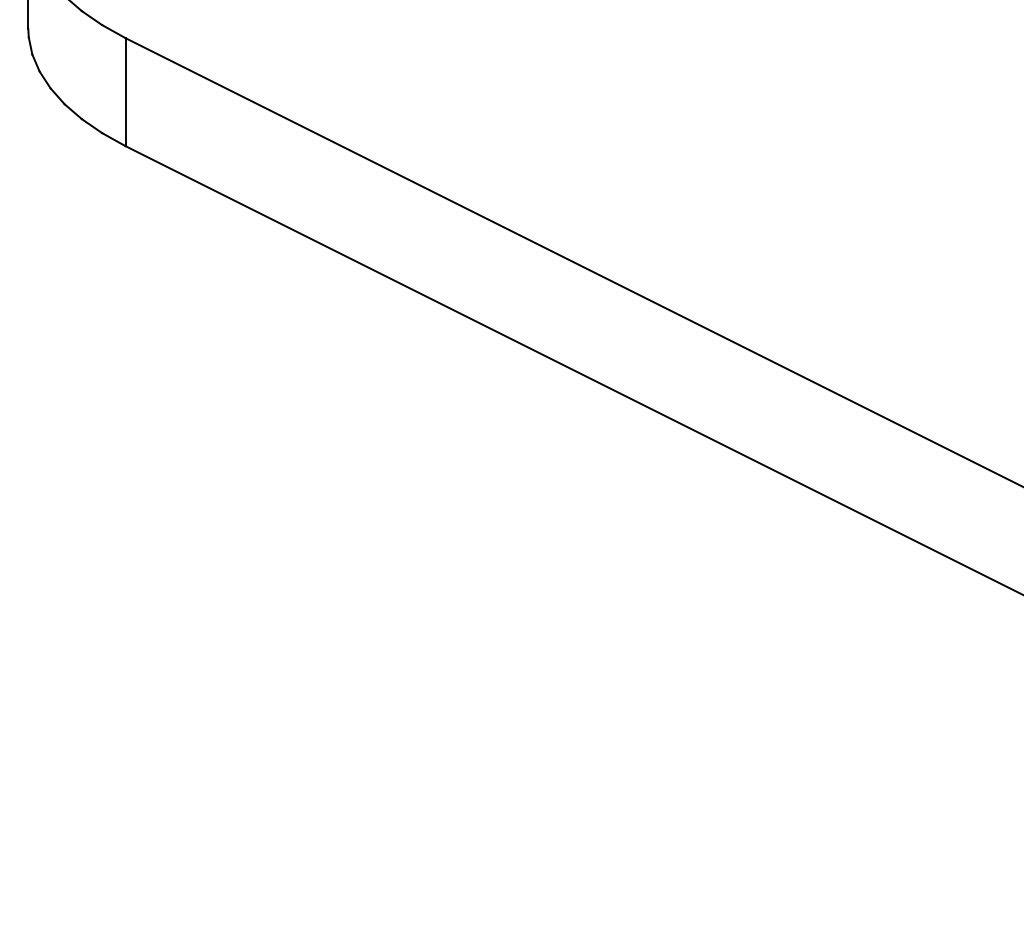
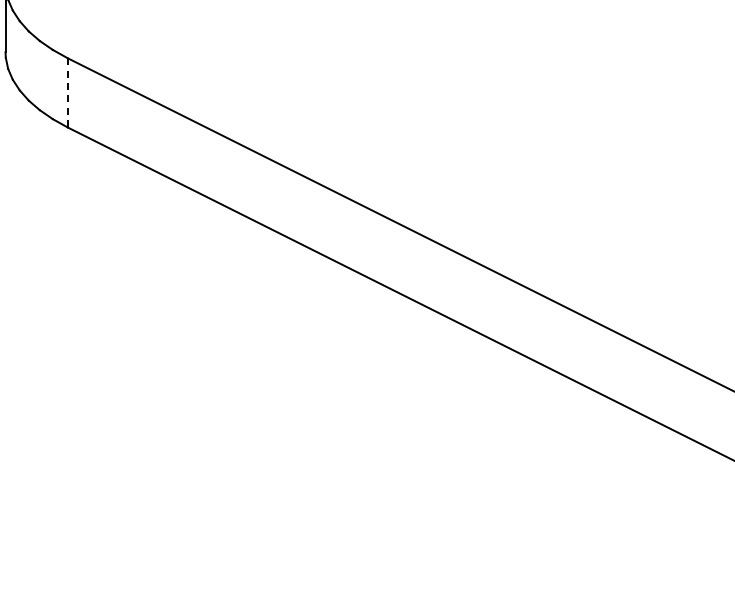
line: (125, 91) -> (67, 92), solid -> dashed

